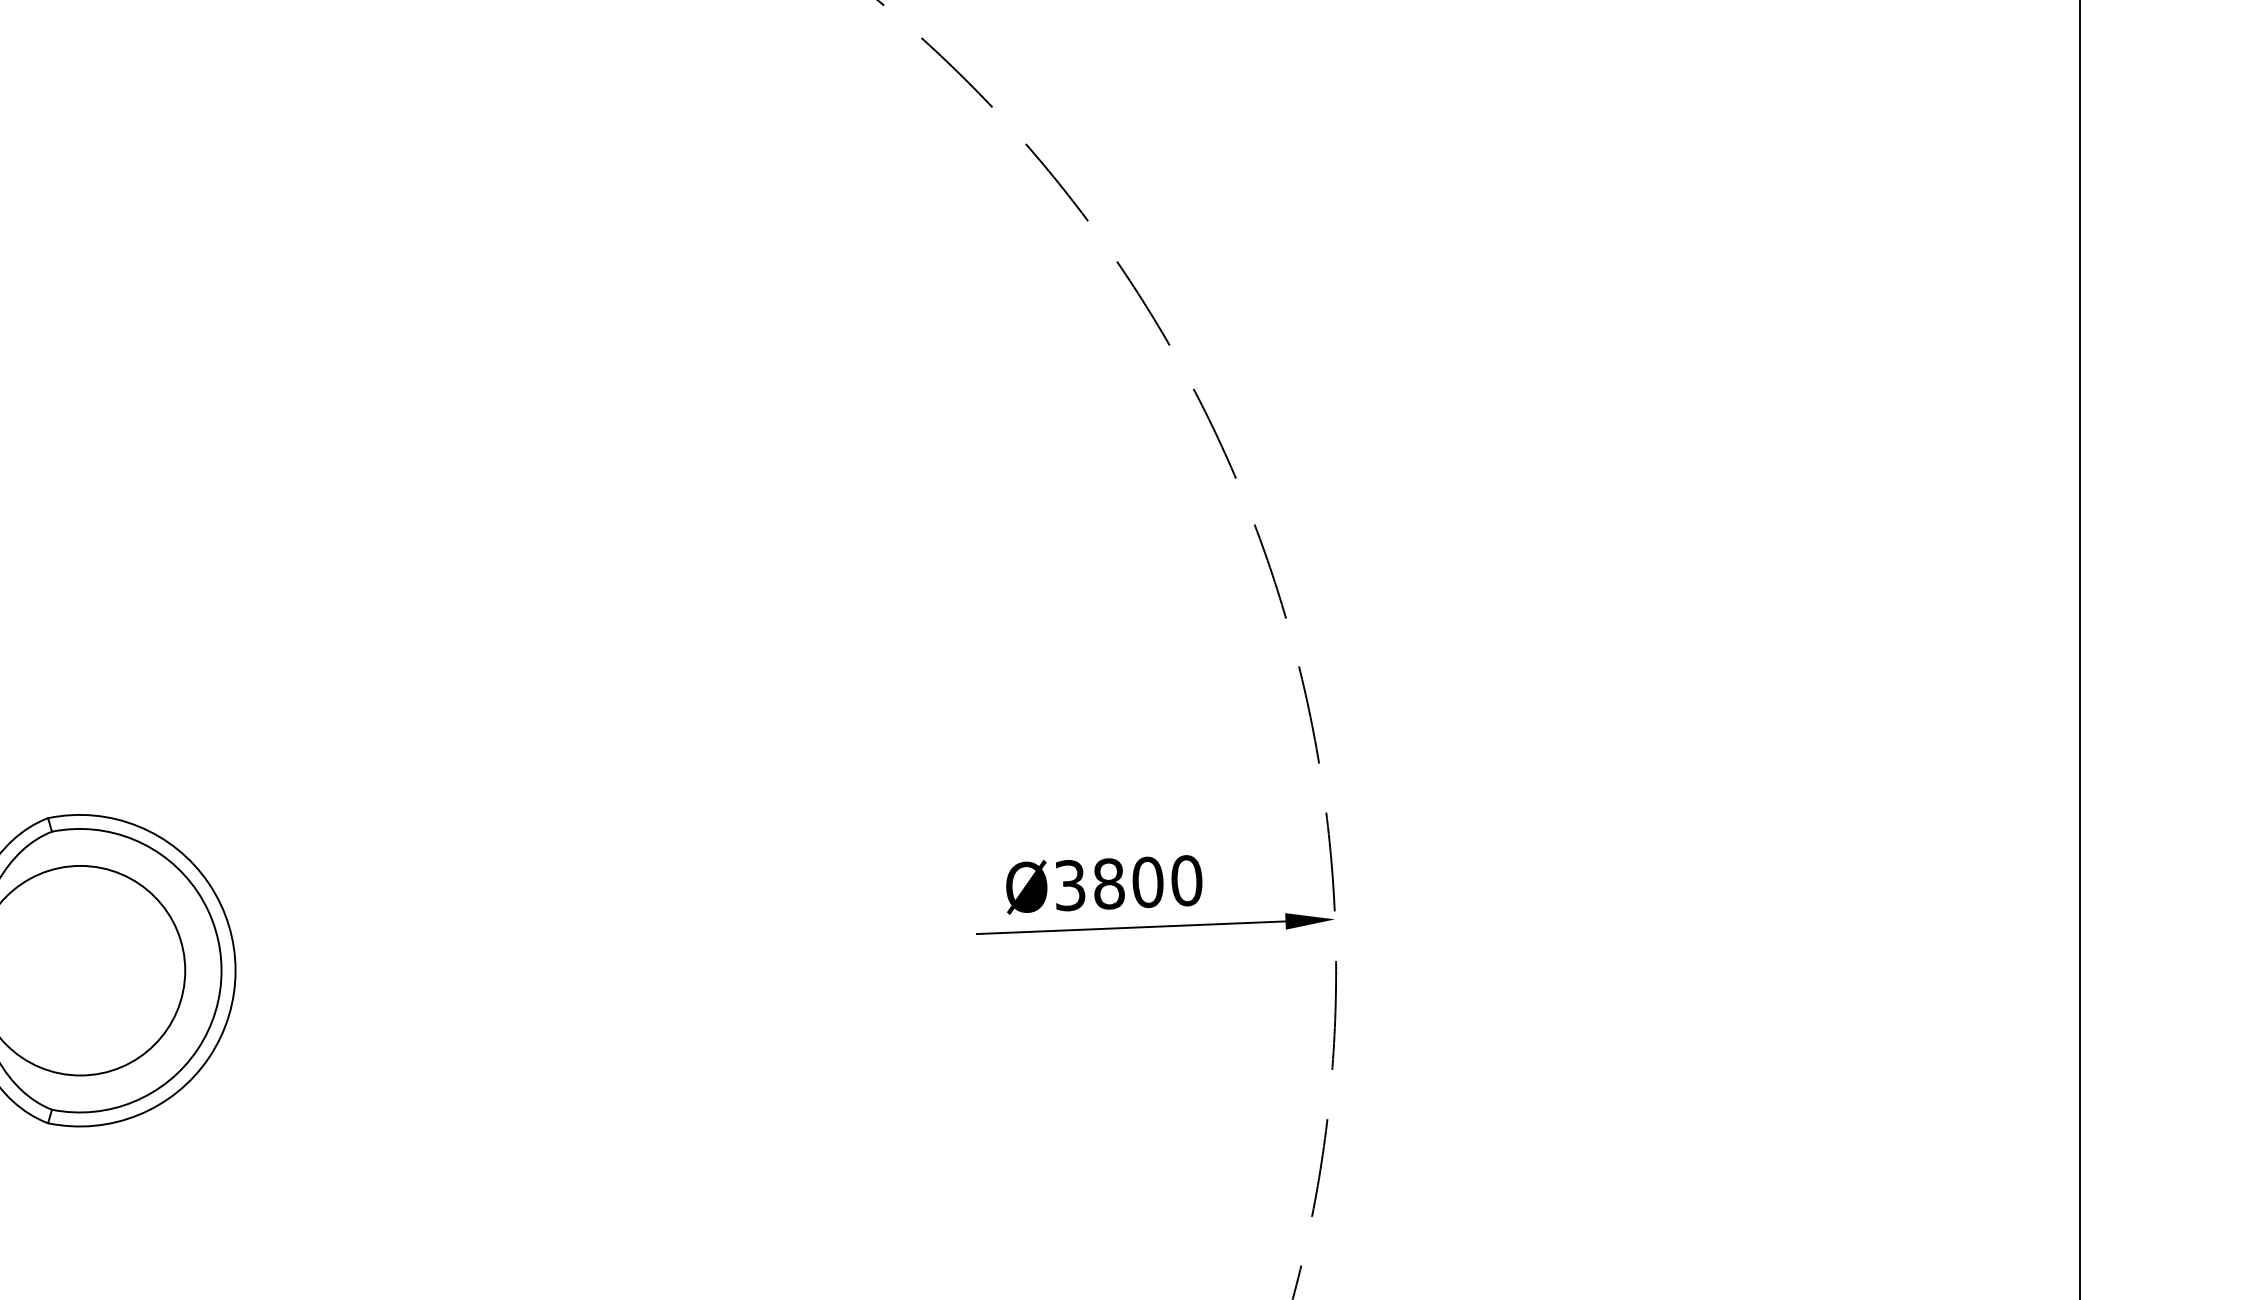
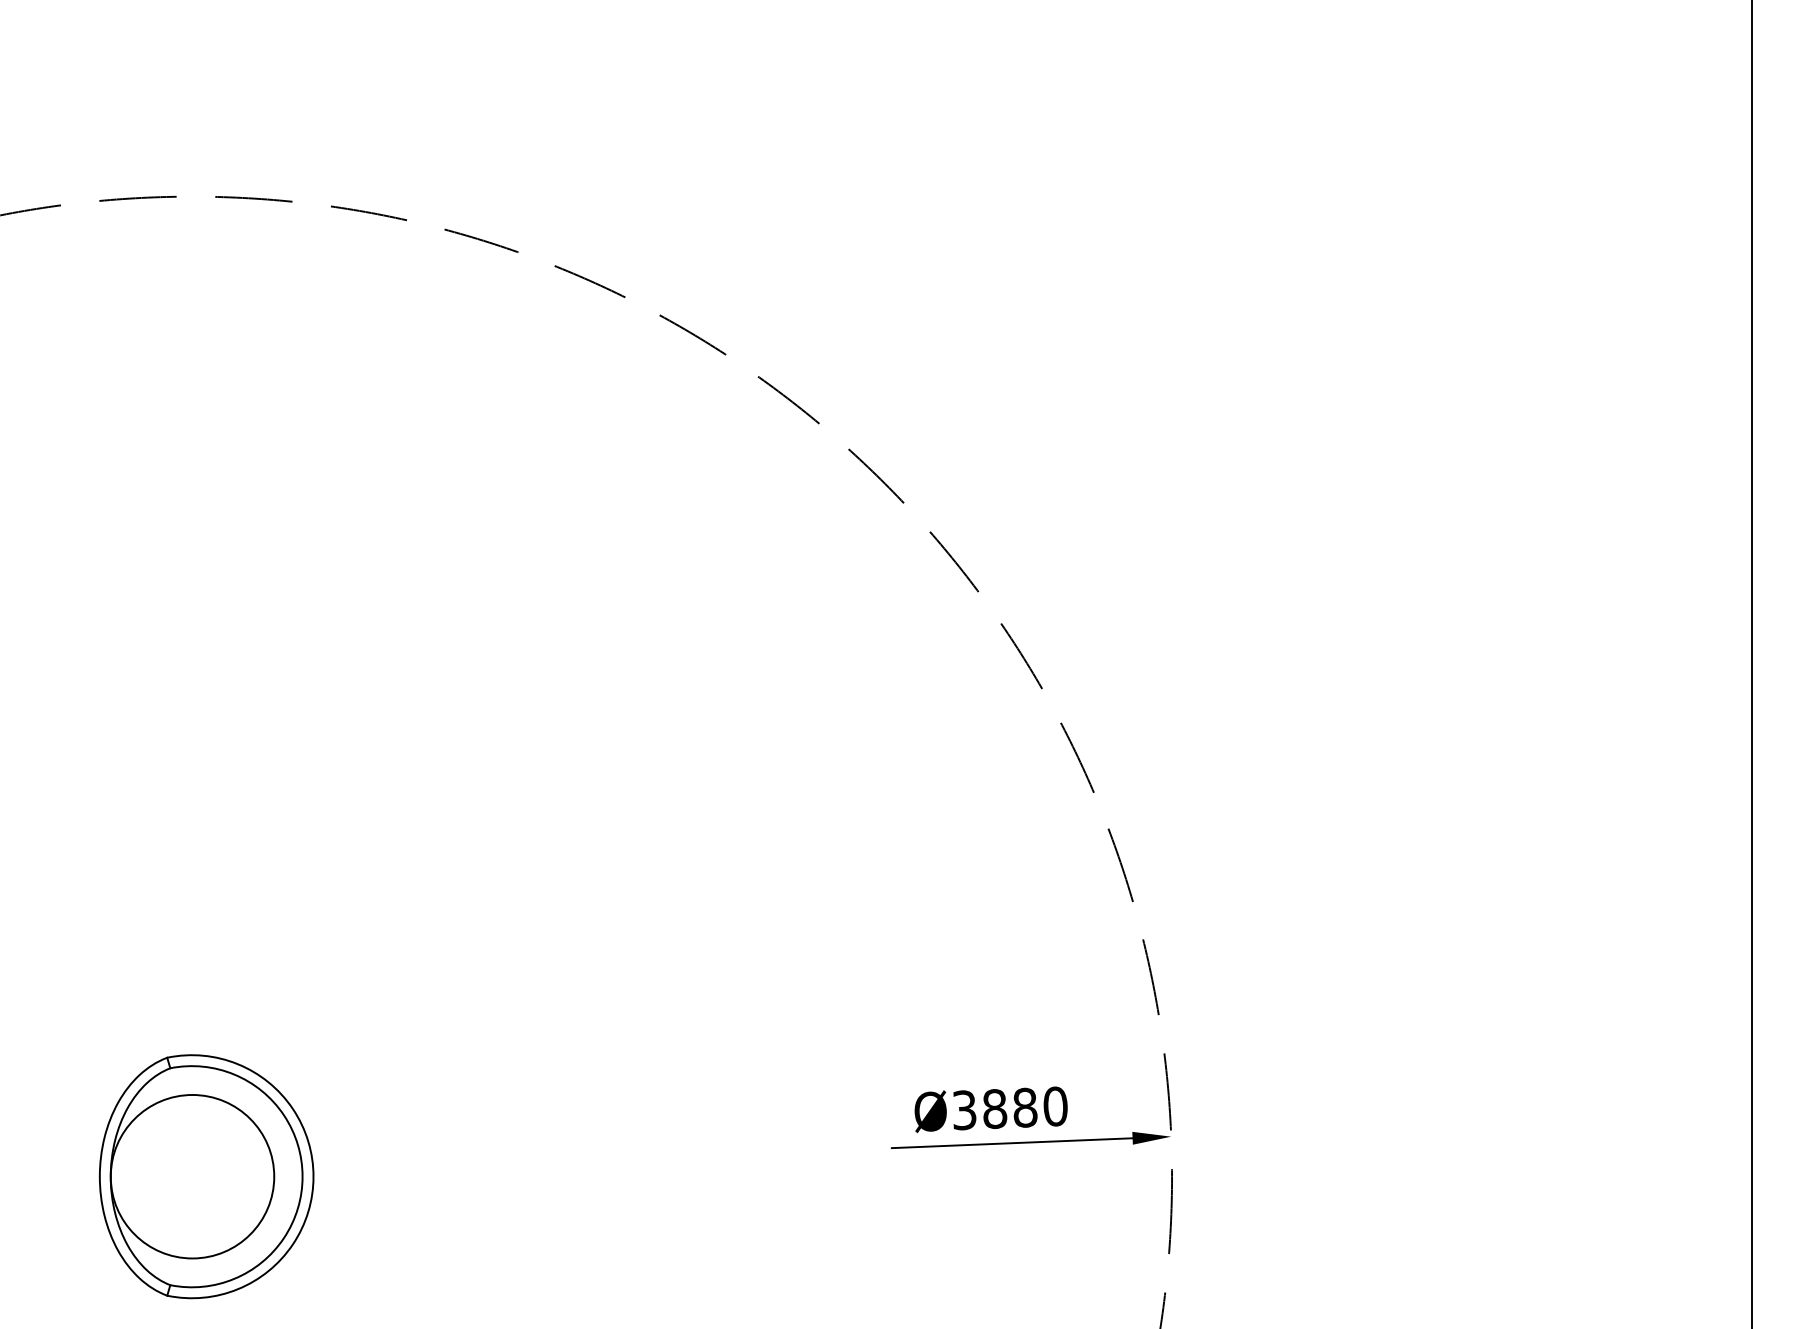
text: (1148, 881) -> (1025, 1107), Ø3800 -> Ø3880

